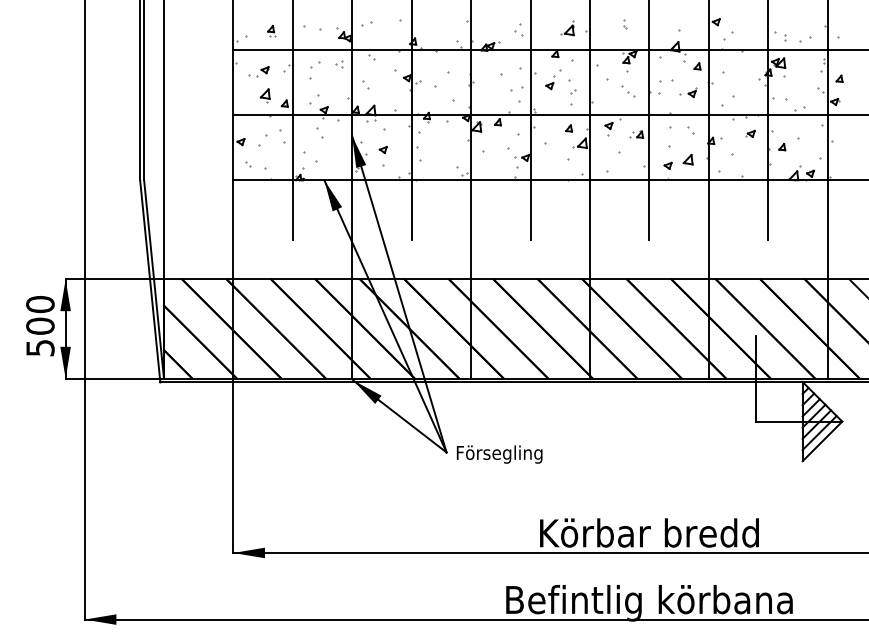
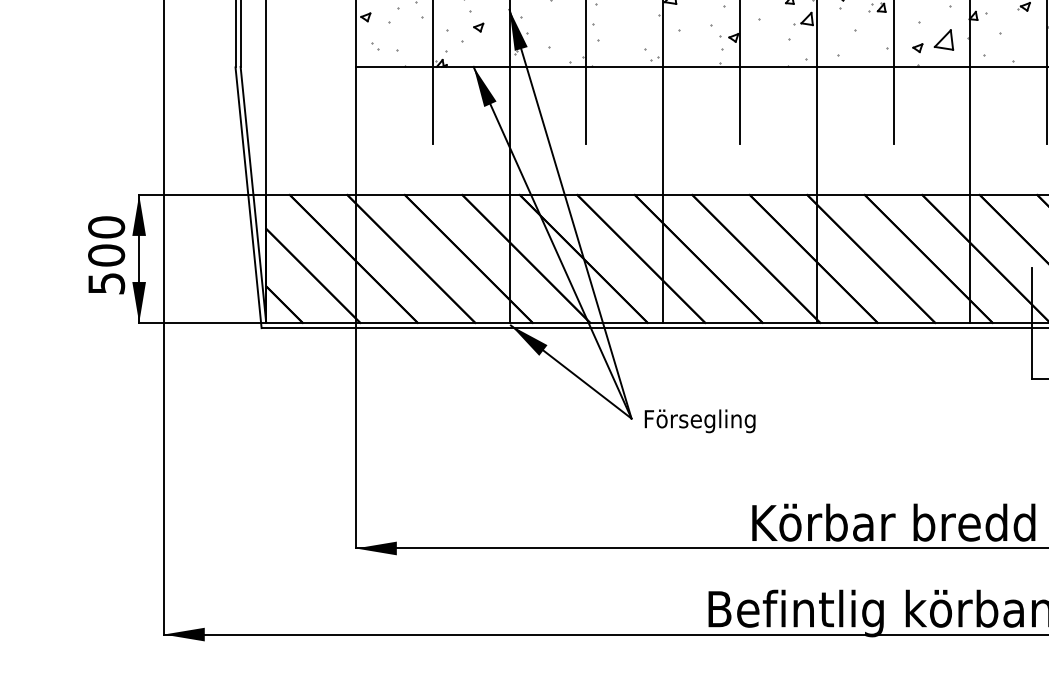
part: (382, 150) -> (477, 28), moved
part: (687, 159) -> (942, 39), size x1.6

